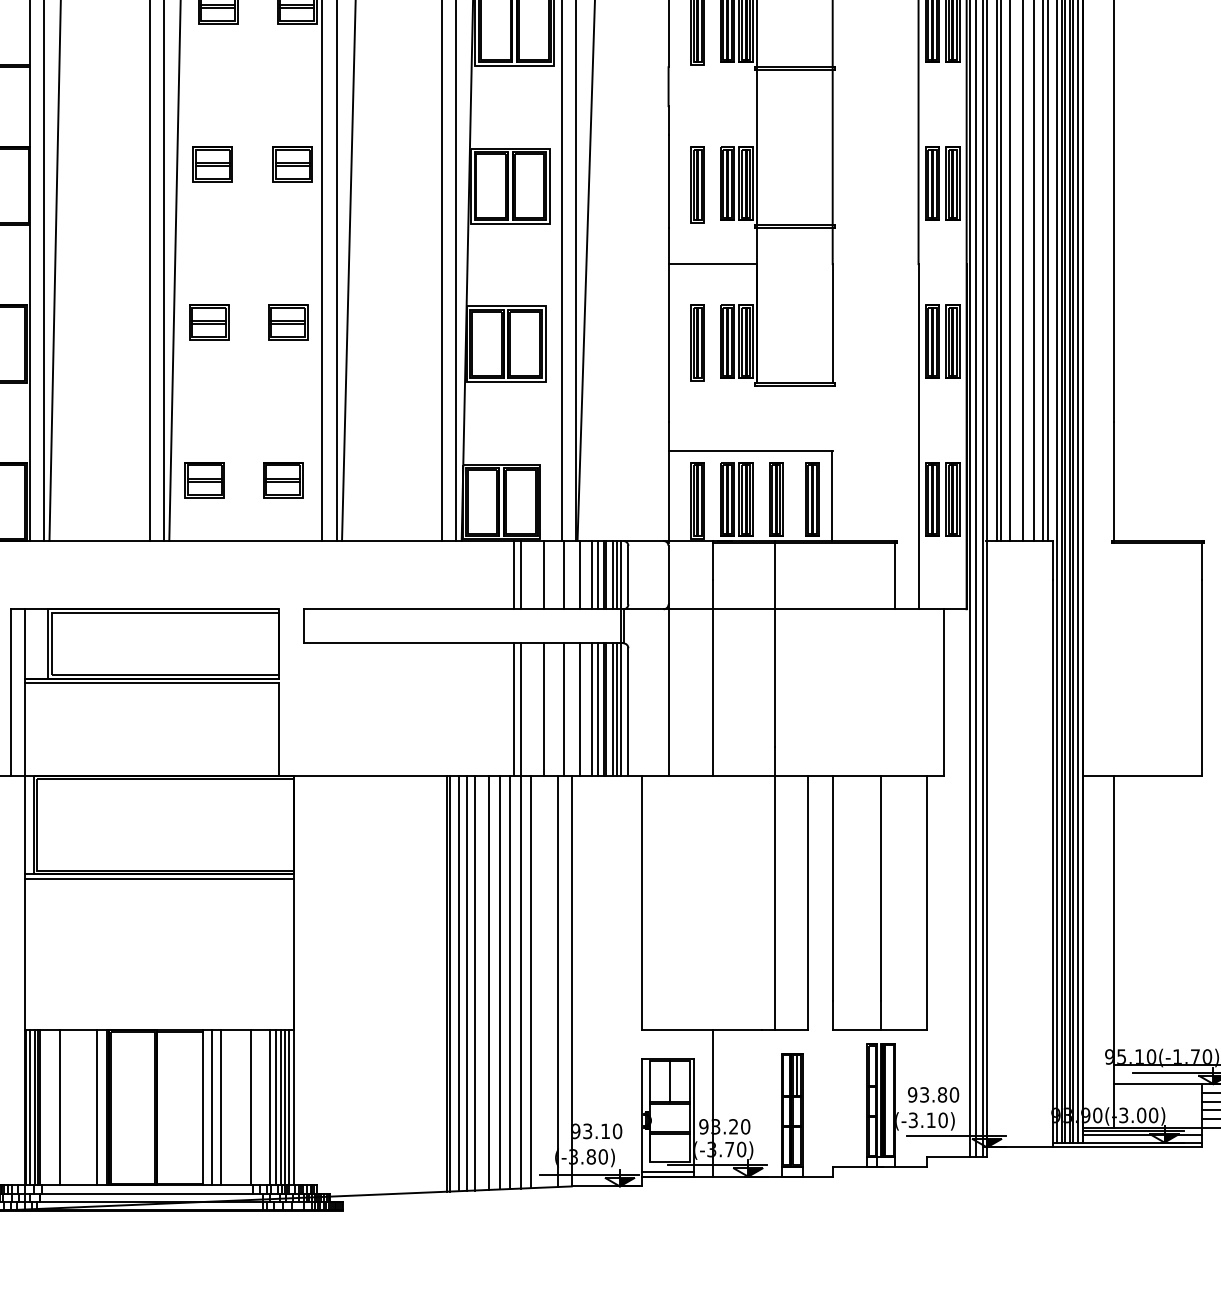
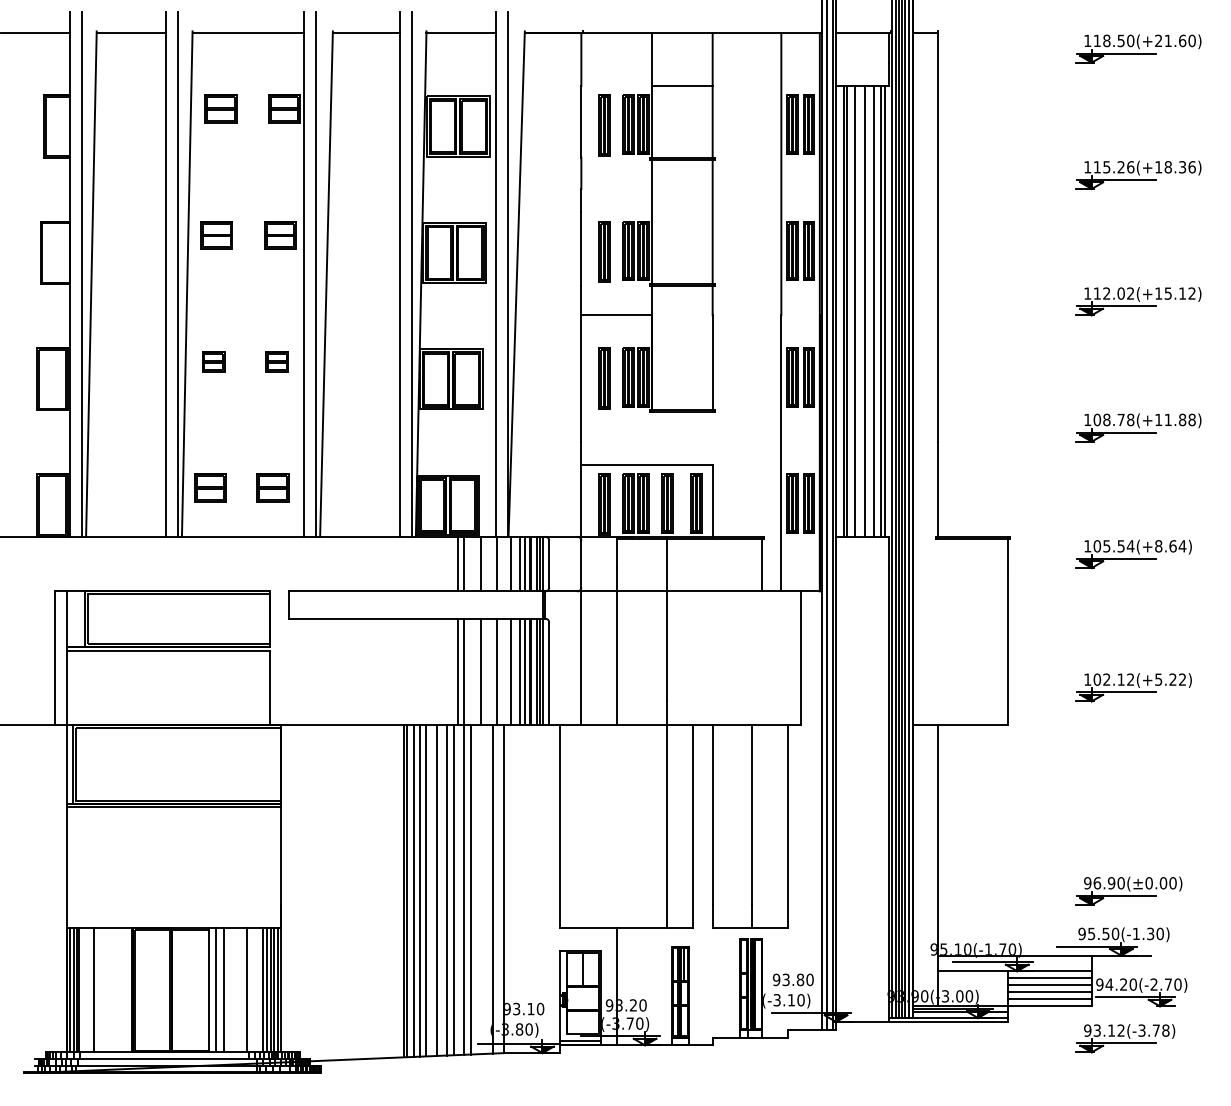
part: (208, 321) -> (213, 361), size x0.7
part: (288, 321) -> (277, 361), size x0.7
line: (97, 1108) -> (124, 990), removed

